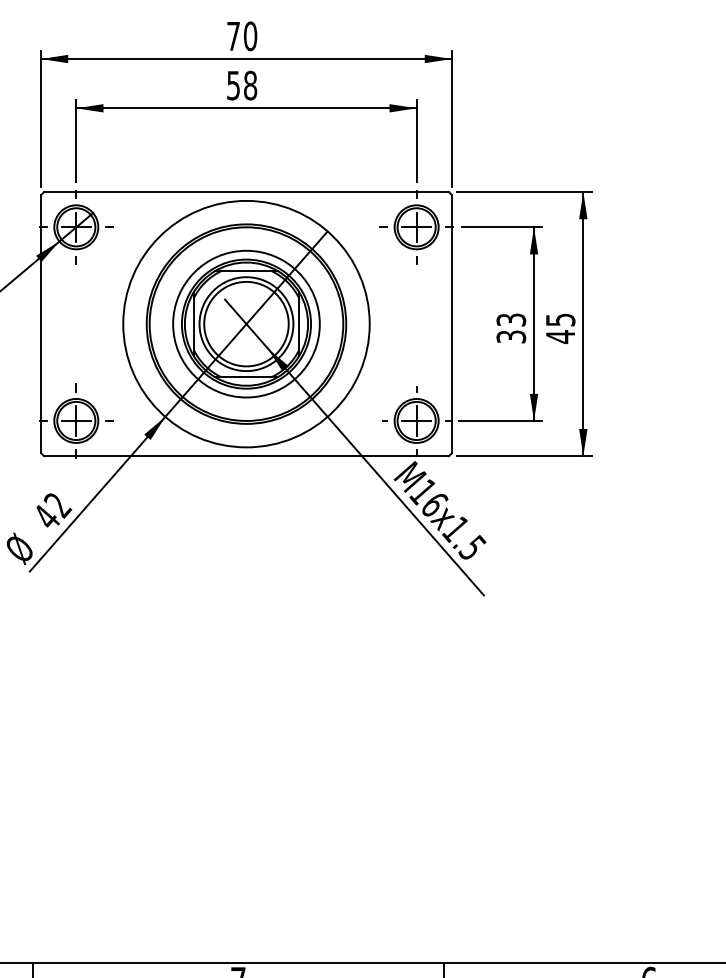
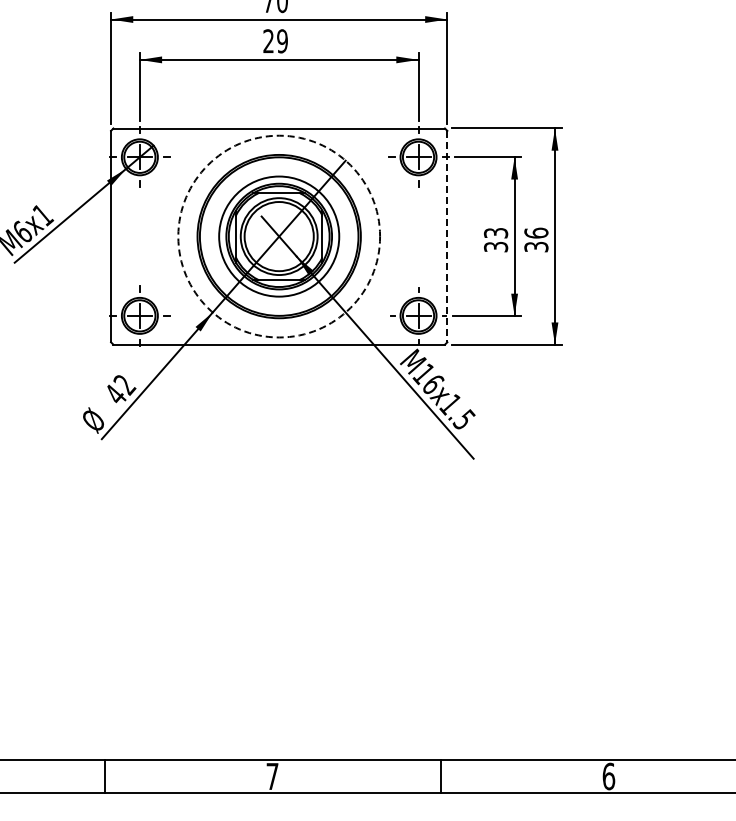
text: (241, 85) -> (275, 41), 58 -> 29
circle: (246, 324) -> (279, 236), solid -> dashed
line: (452, 324) -> (447, 236), solid -> dashed
text: (560, 327) -> (536, 239), 45 -> 36

